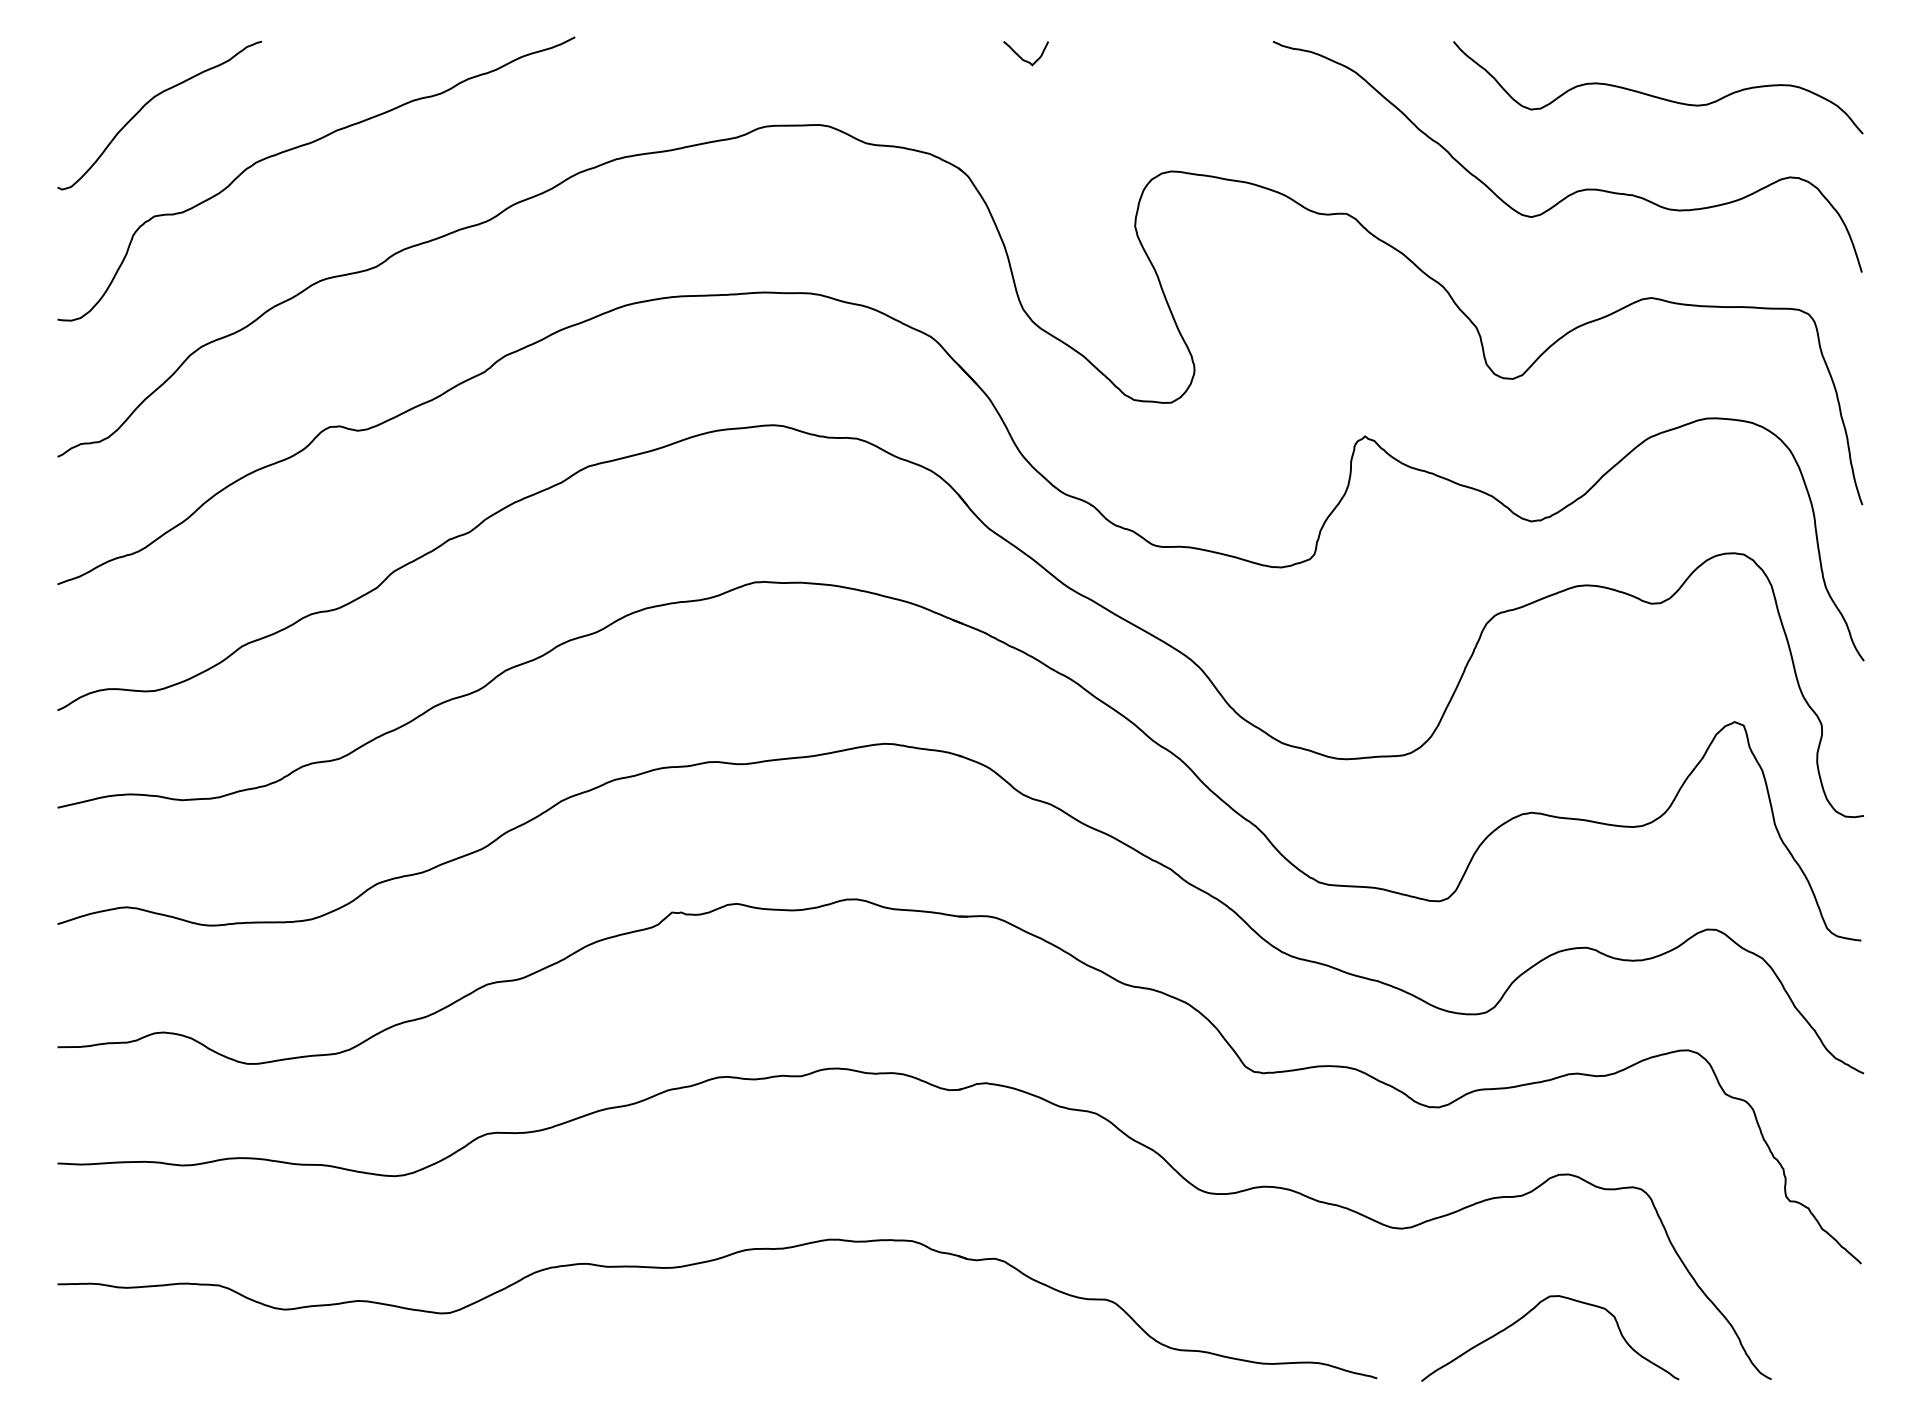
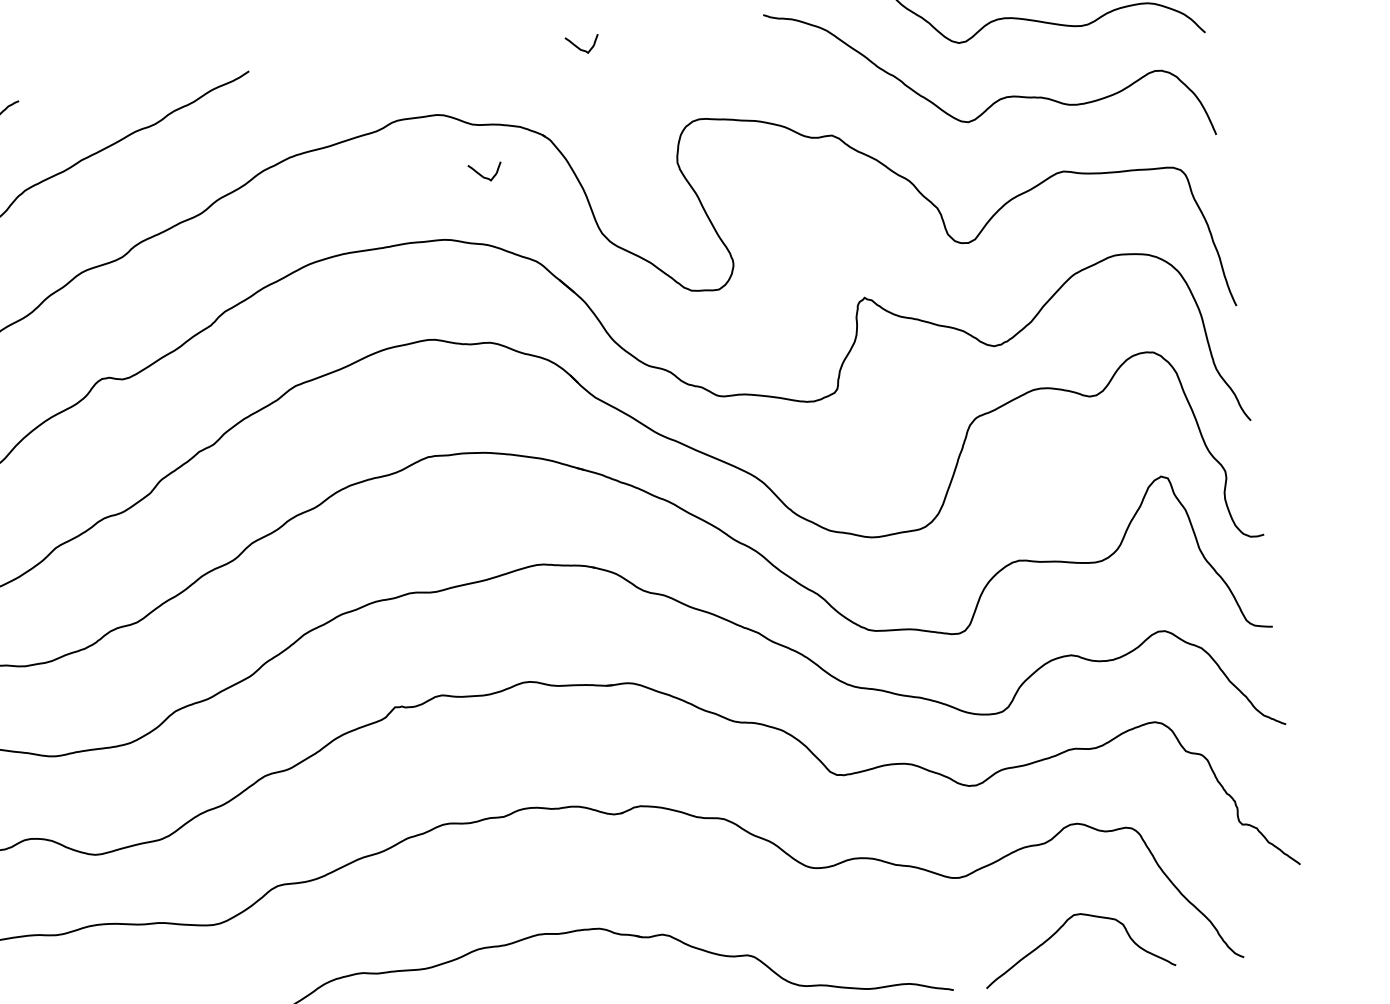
curve: (871, 213) -> (482, 175), added

